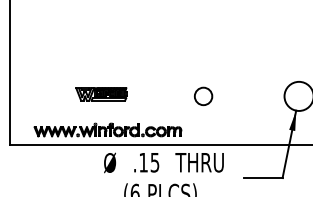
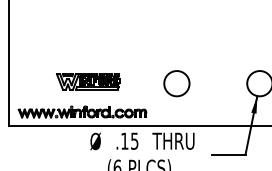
part: (101, 94) -> (88, 82), size x1.43
circle: (203, 96) -> (176, 83), size x1.67
part: (107, 129) -> (82, 111), moved

